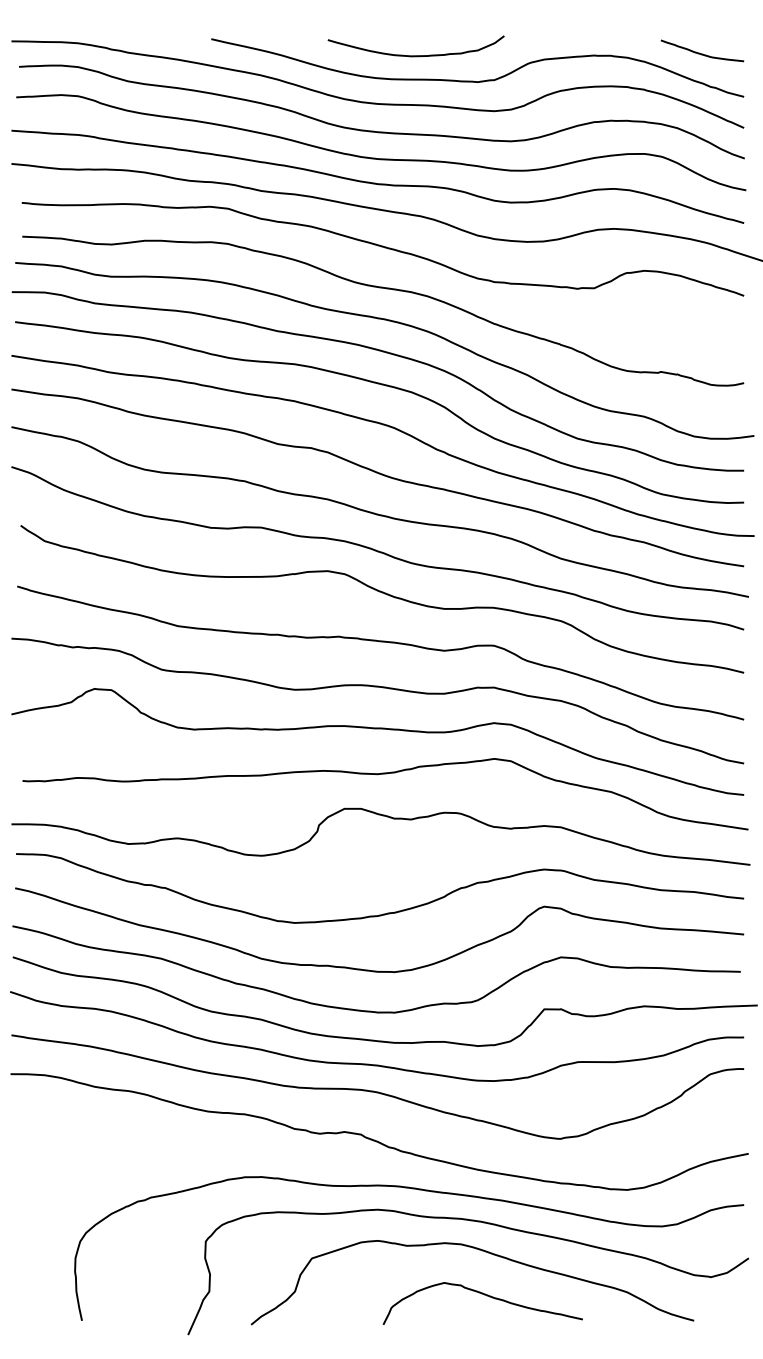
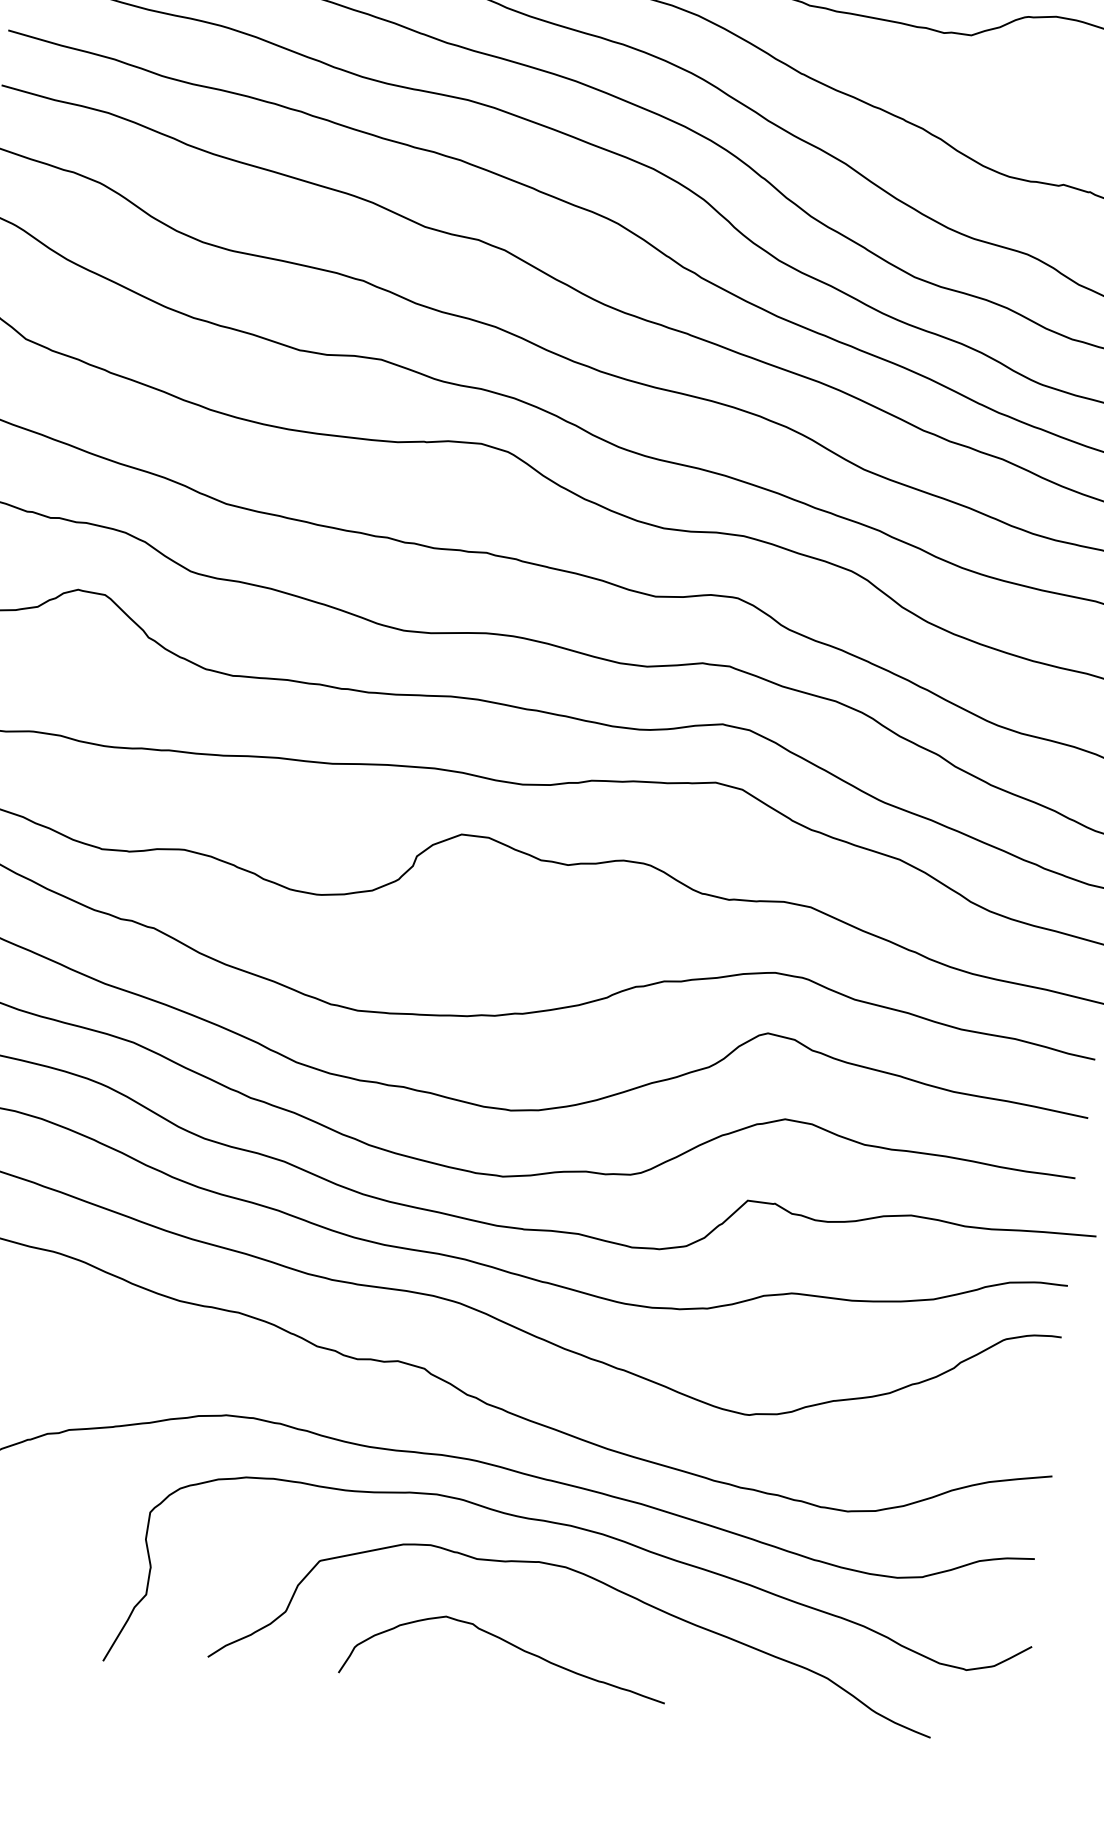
curve: (484, 1295) -> (509, 1645), moved

